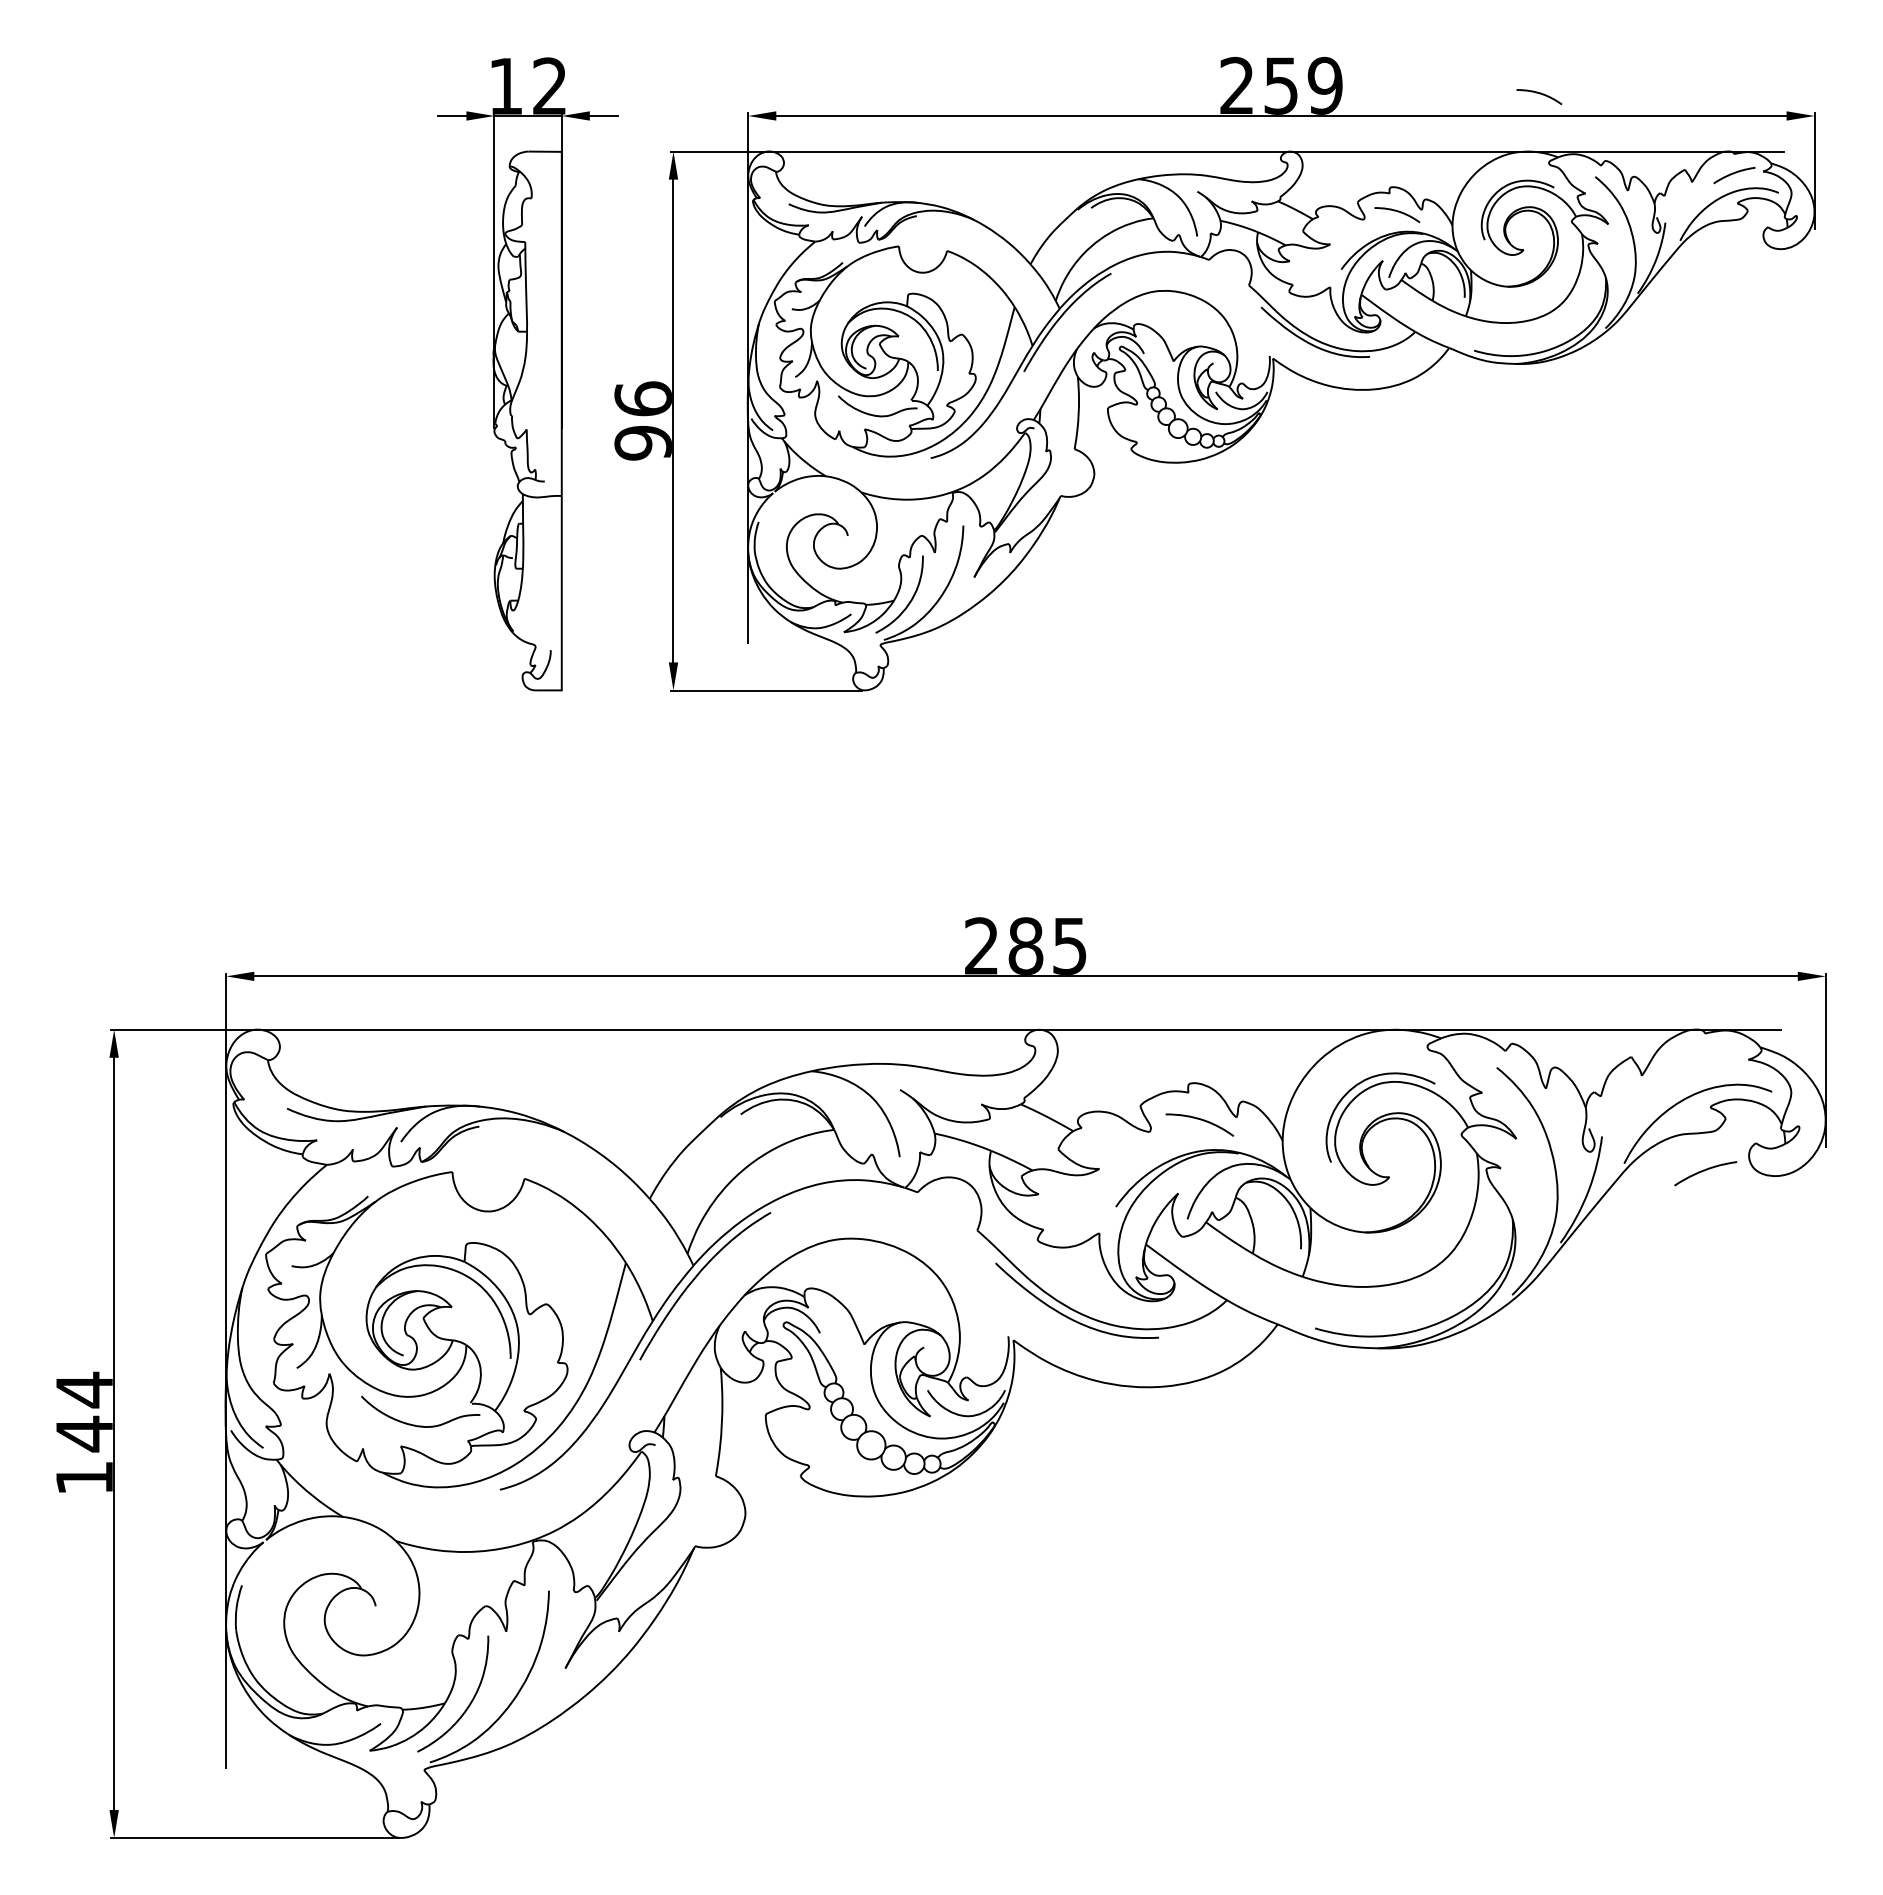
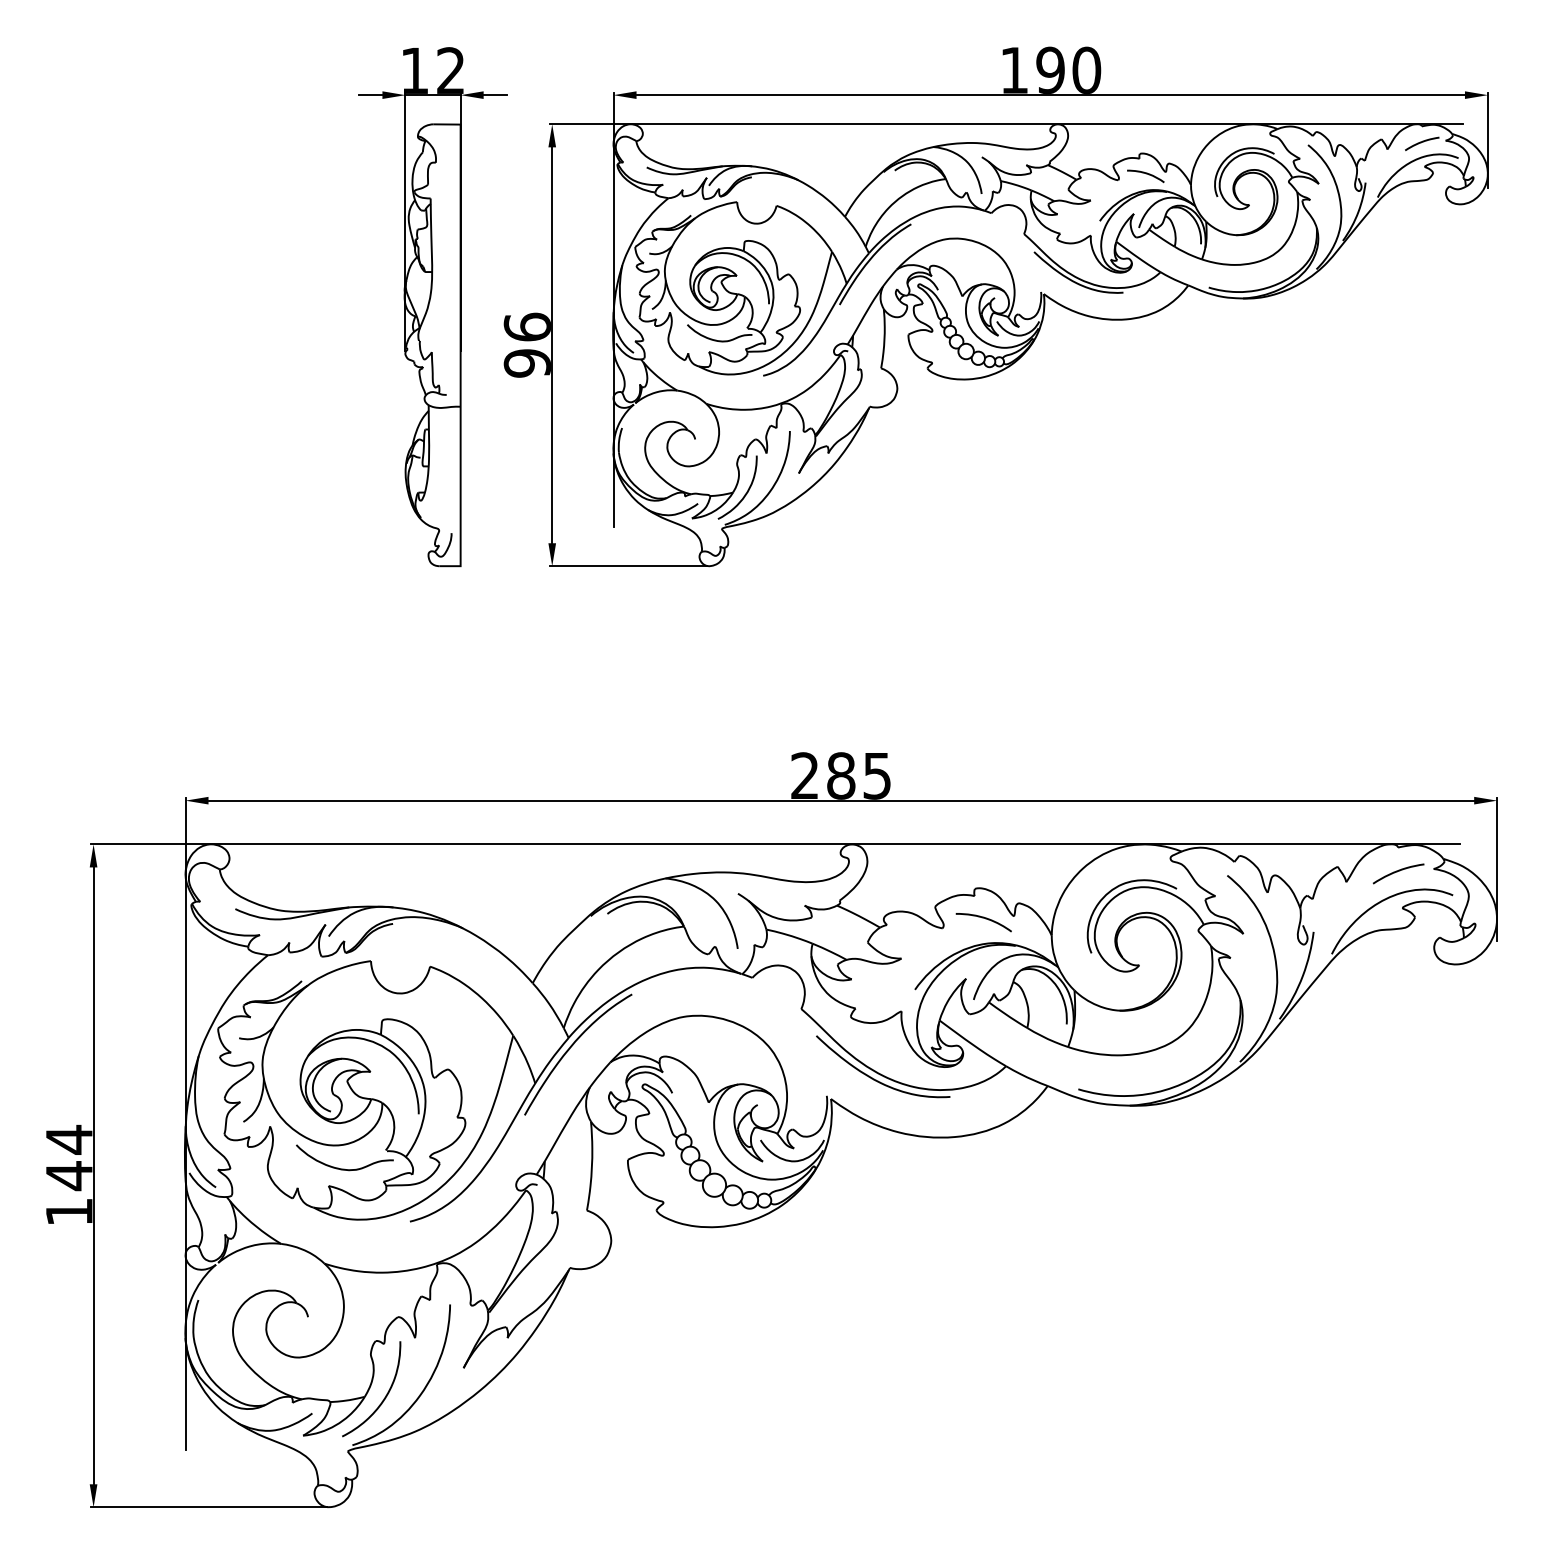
text: (1281, 85) -> (1050, 70), 259 -> 190
curve: (1539, 94) -> (1262, 77), removed
curve: (1704, 1171) -> (1397, 872), moved

